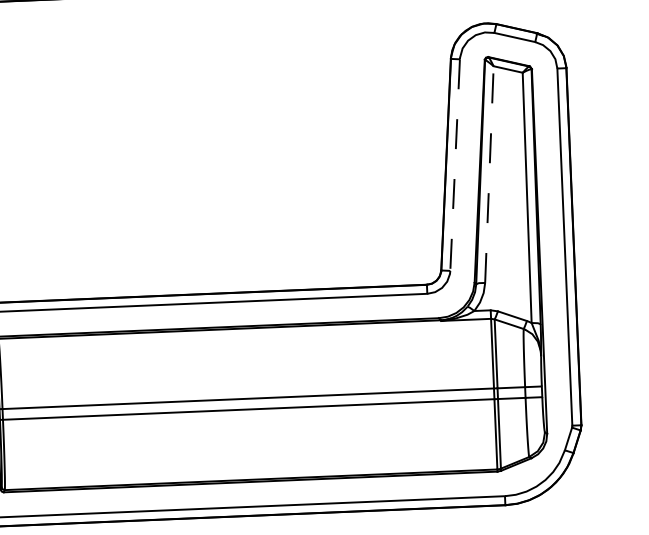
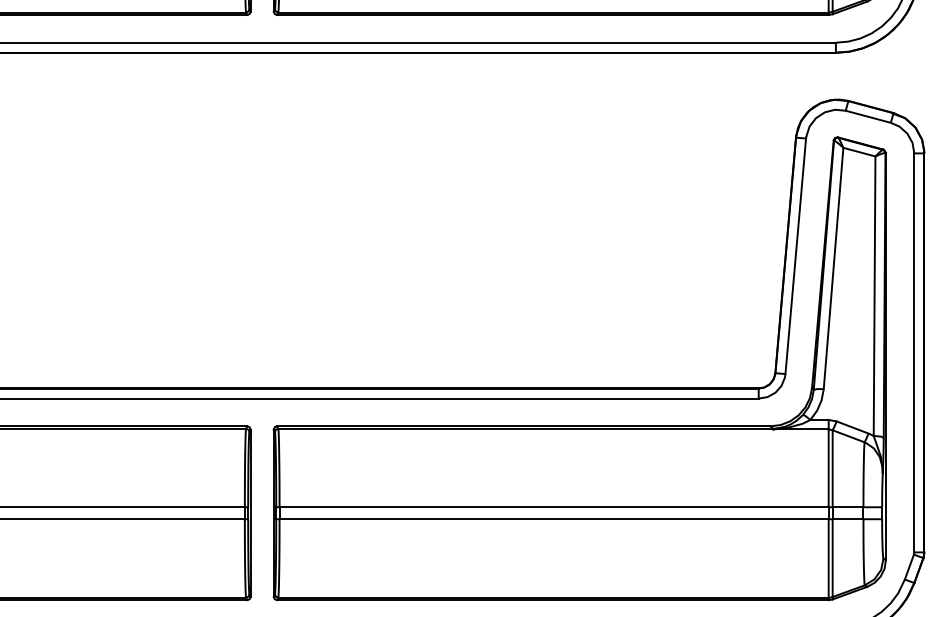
line: (454, 165) -> (795, 256), dashed -> solid
line: (489, 174) -> (833, 268), dashed -> solid

